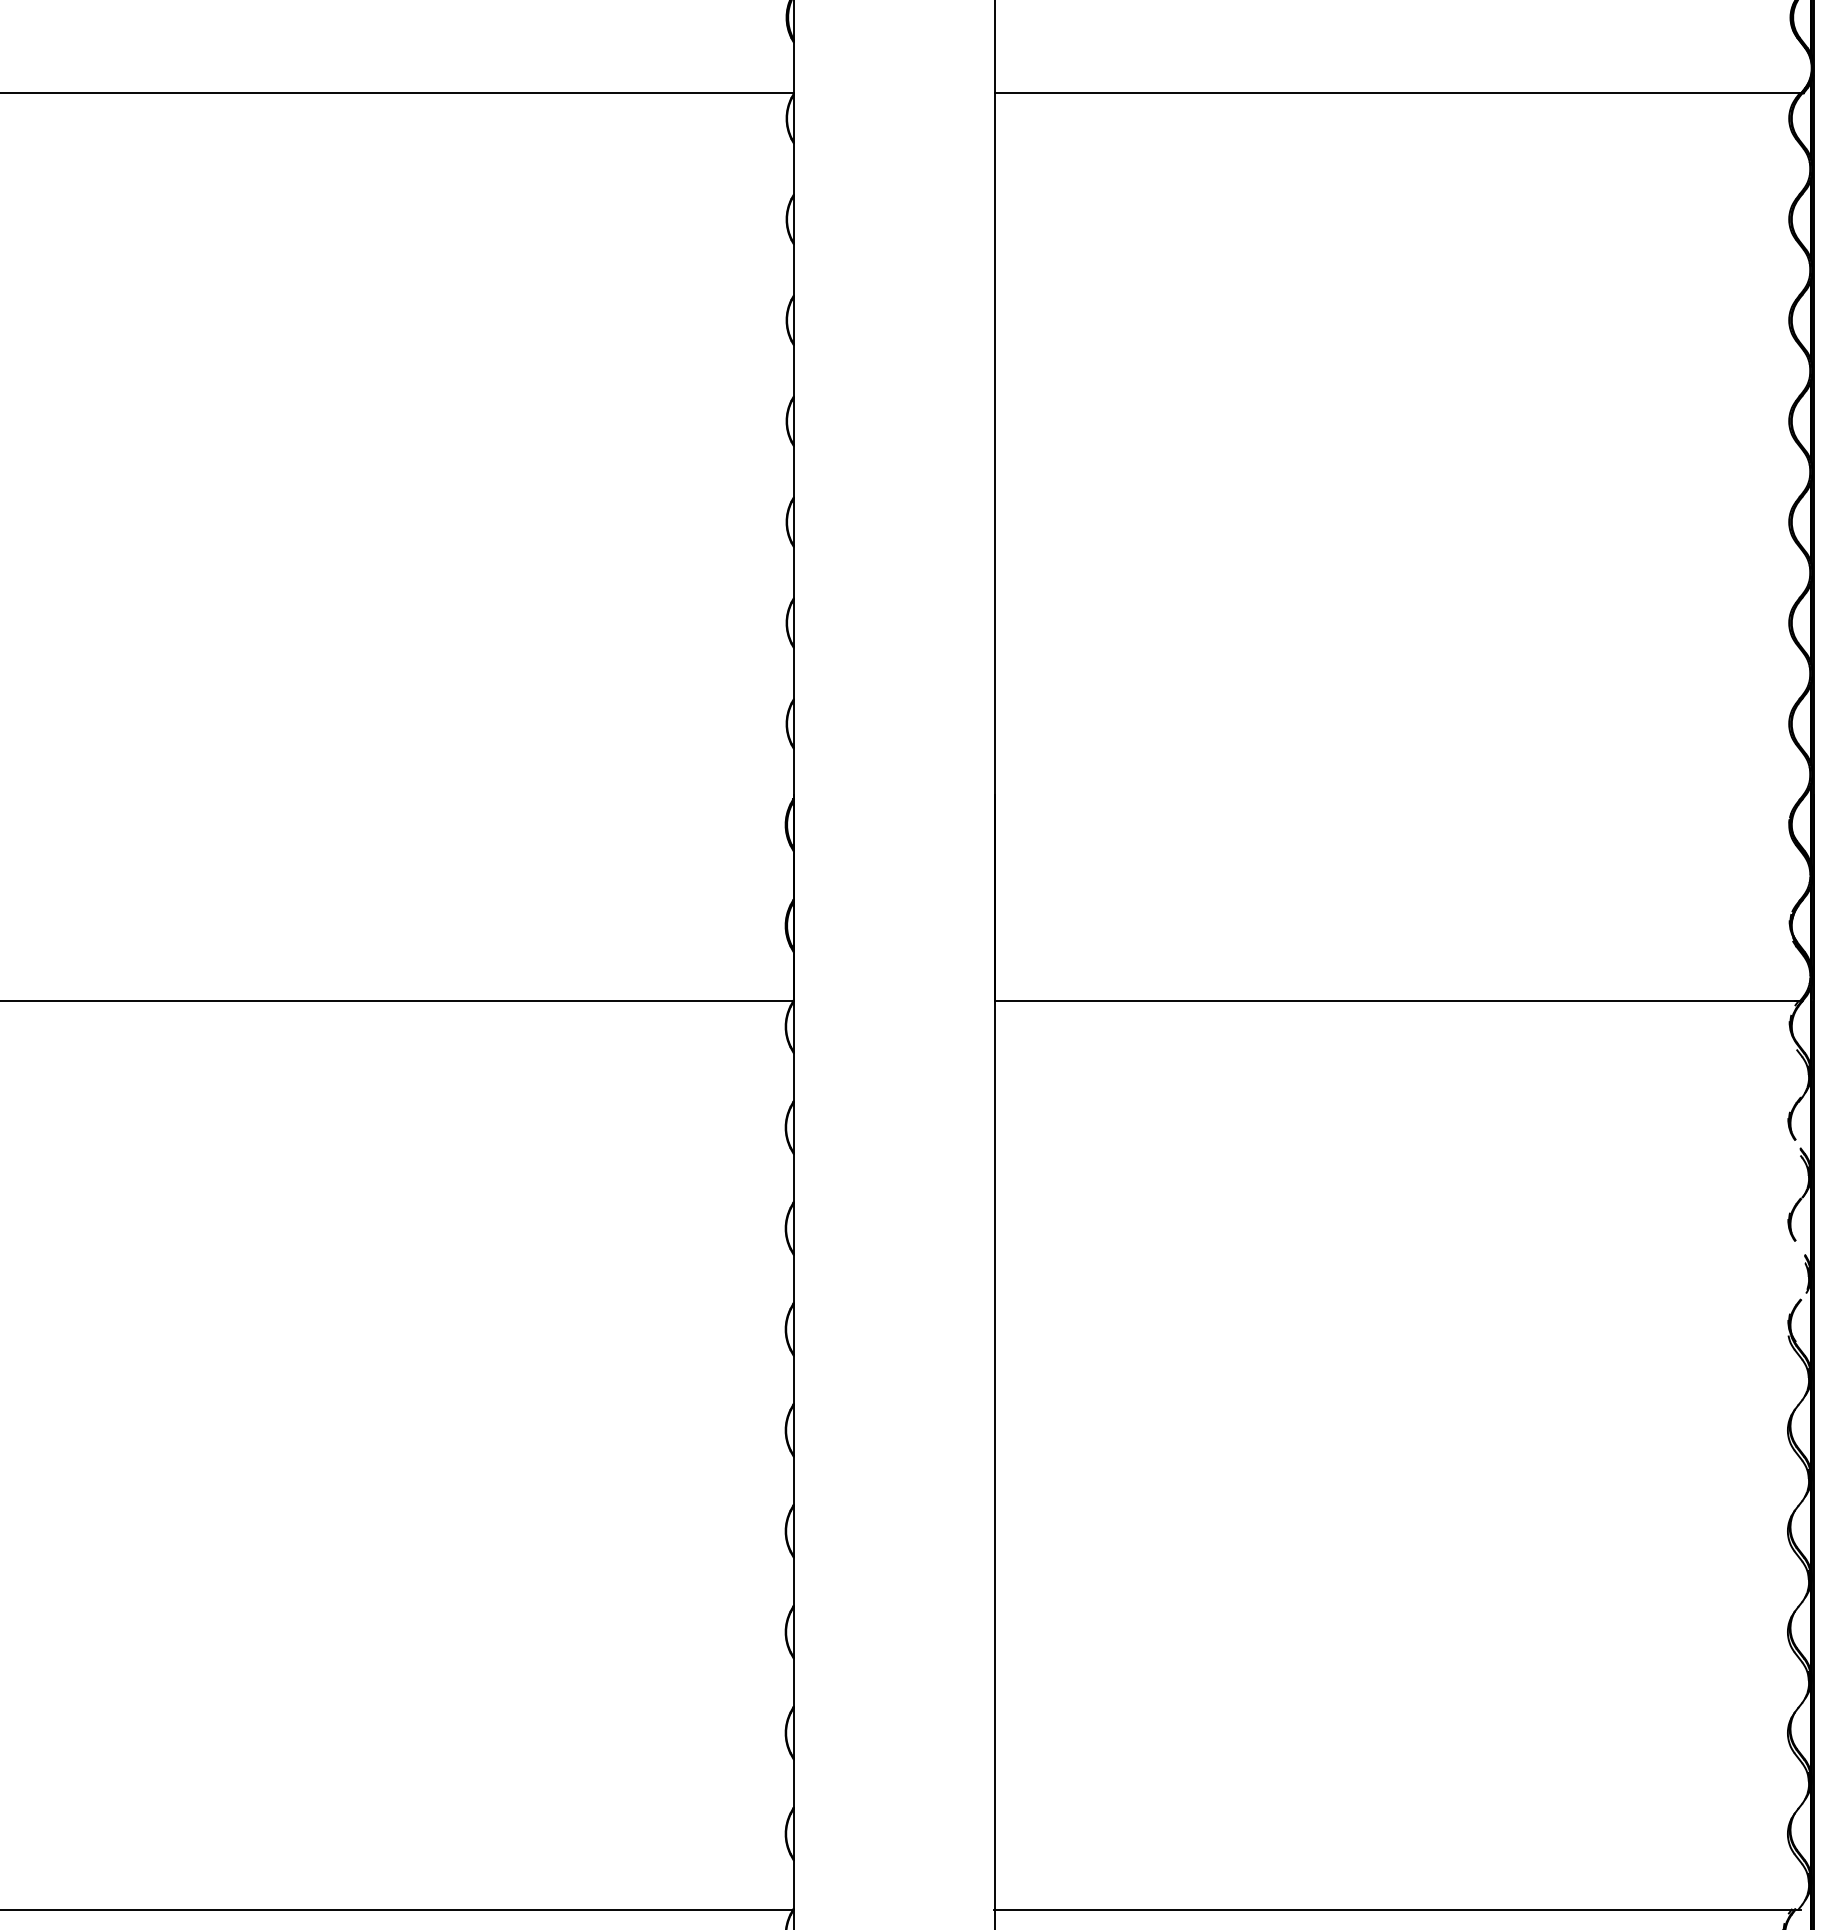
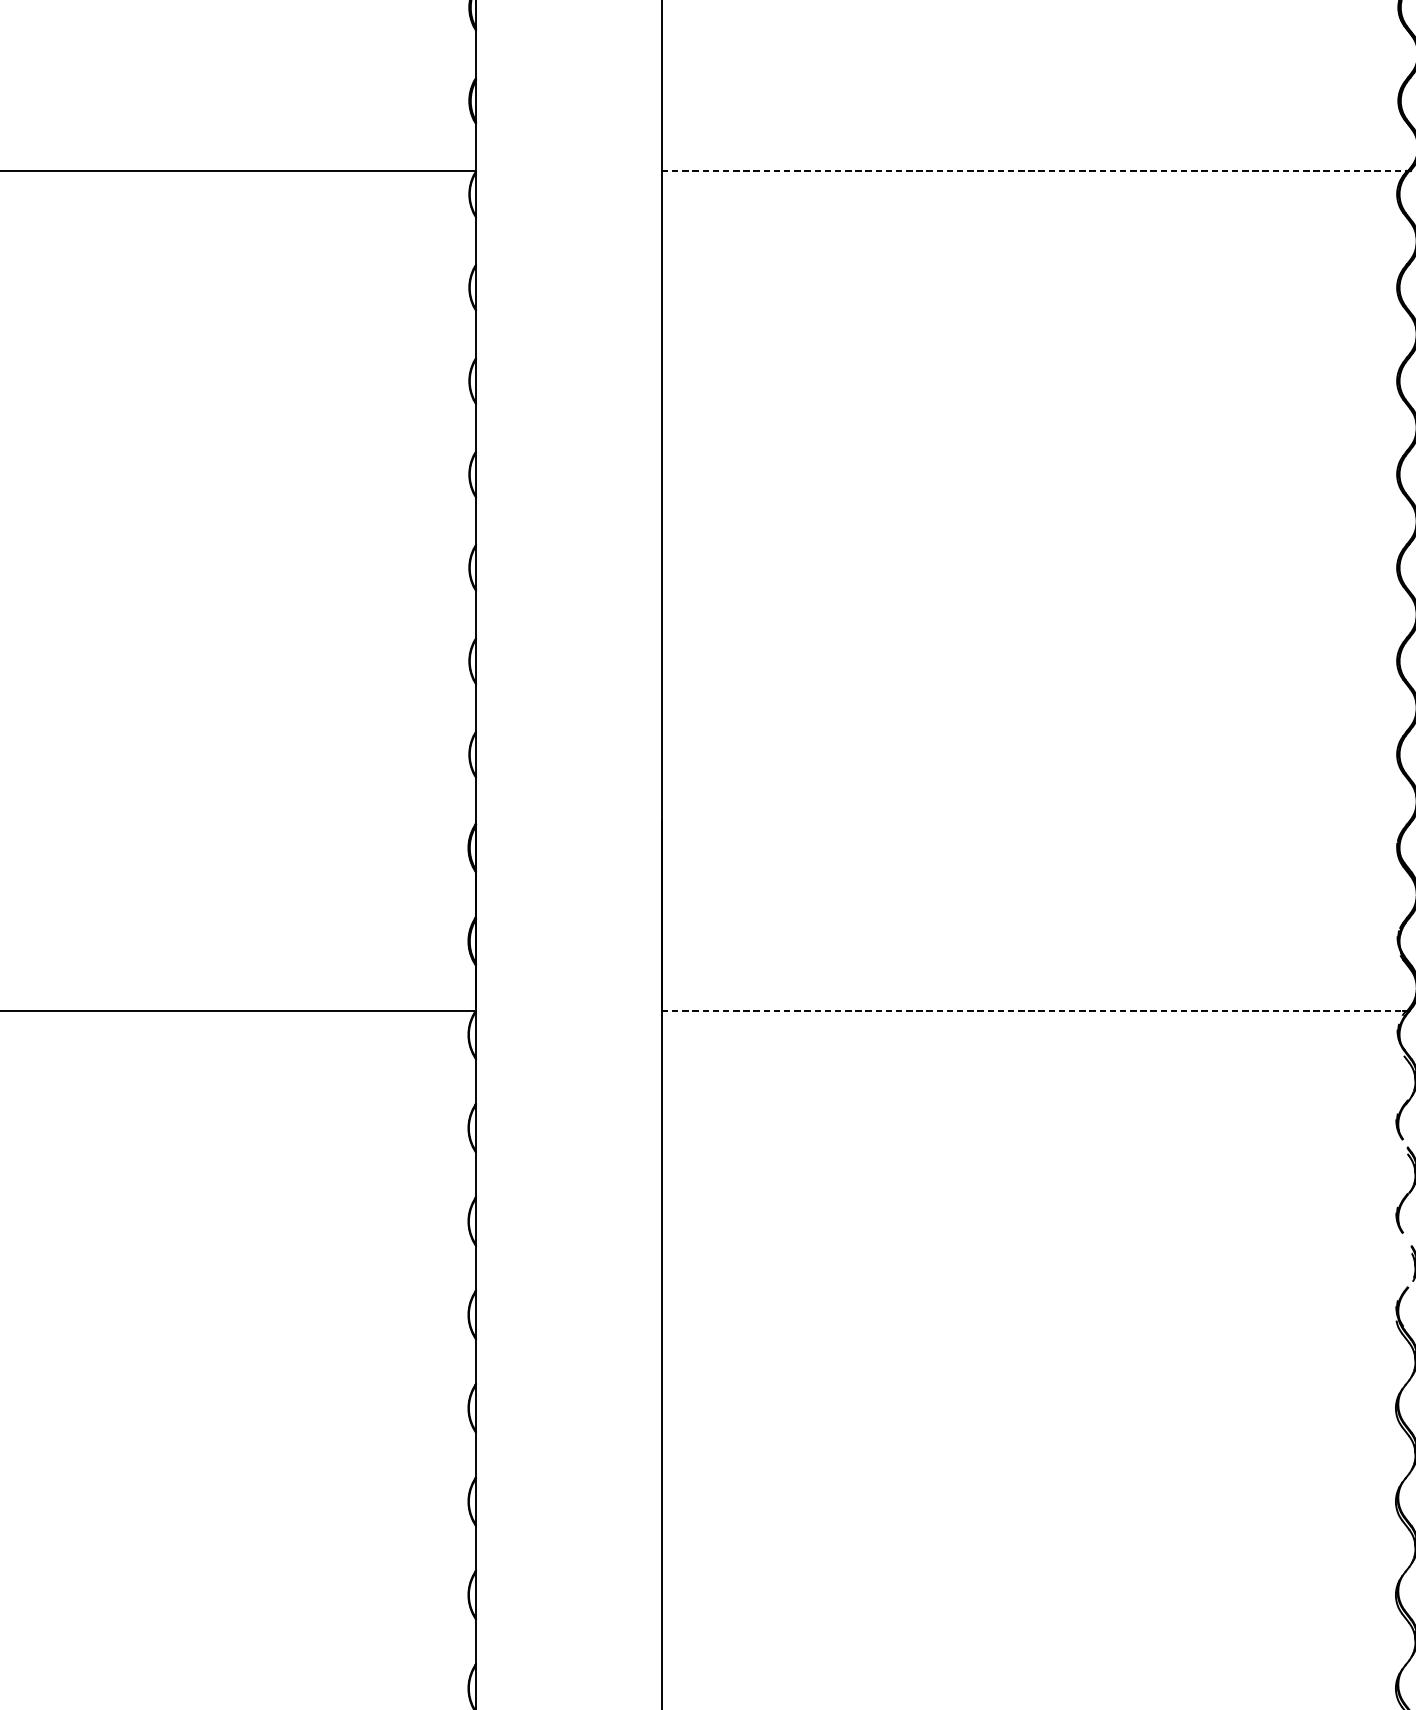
line: (1398, 93) -> (1035, 171), solid -> dashed
line: (1398, 1001) -> (1035, 1011), solid -> dashed

